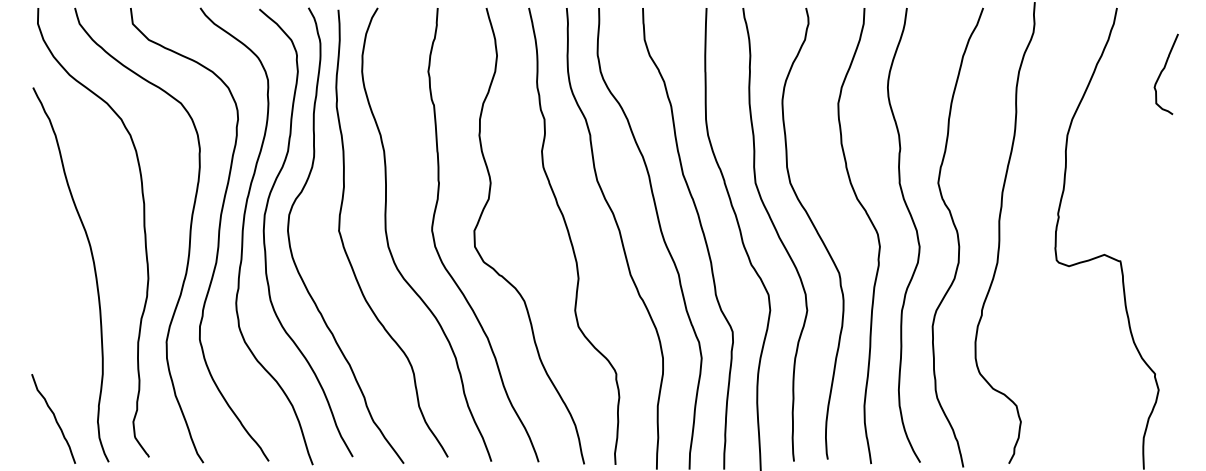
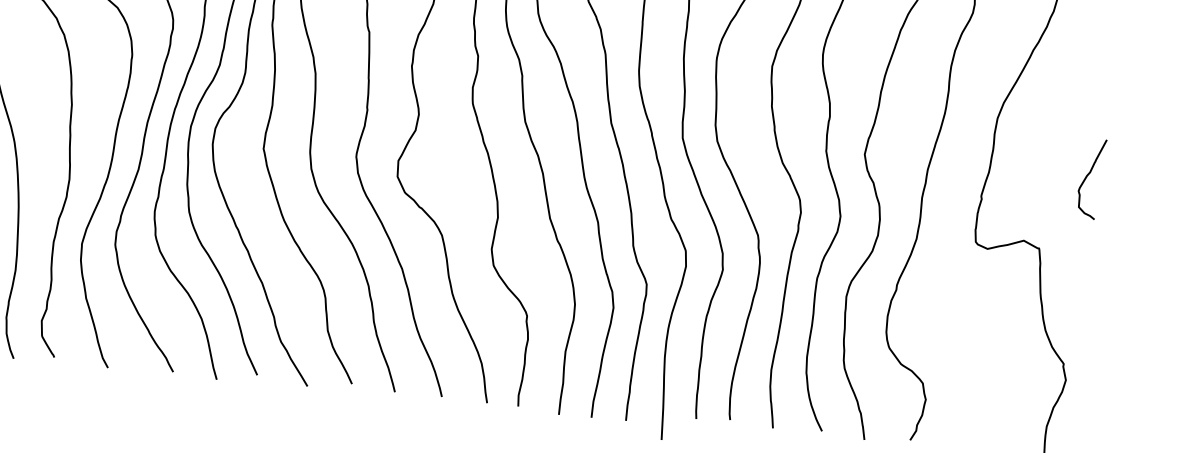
curve: (1162, 72) -> (1087, 176), moved

